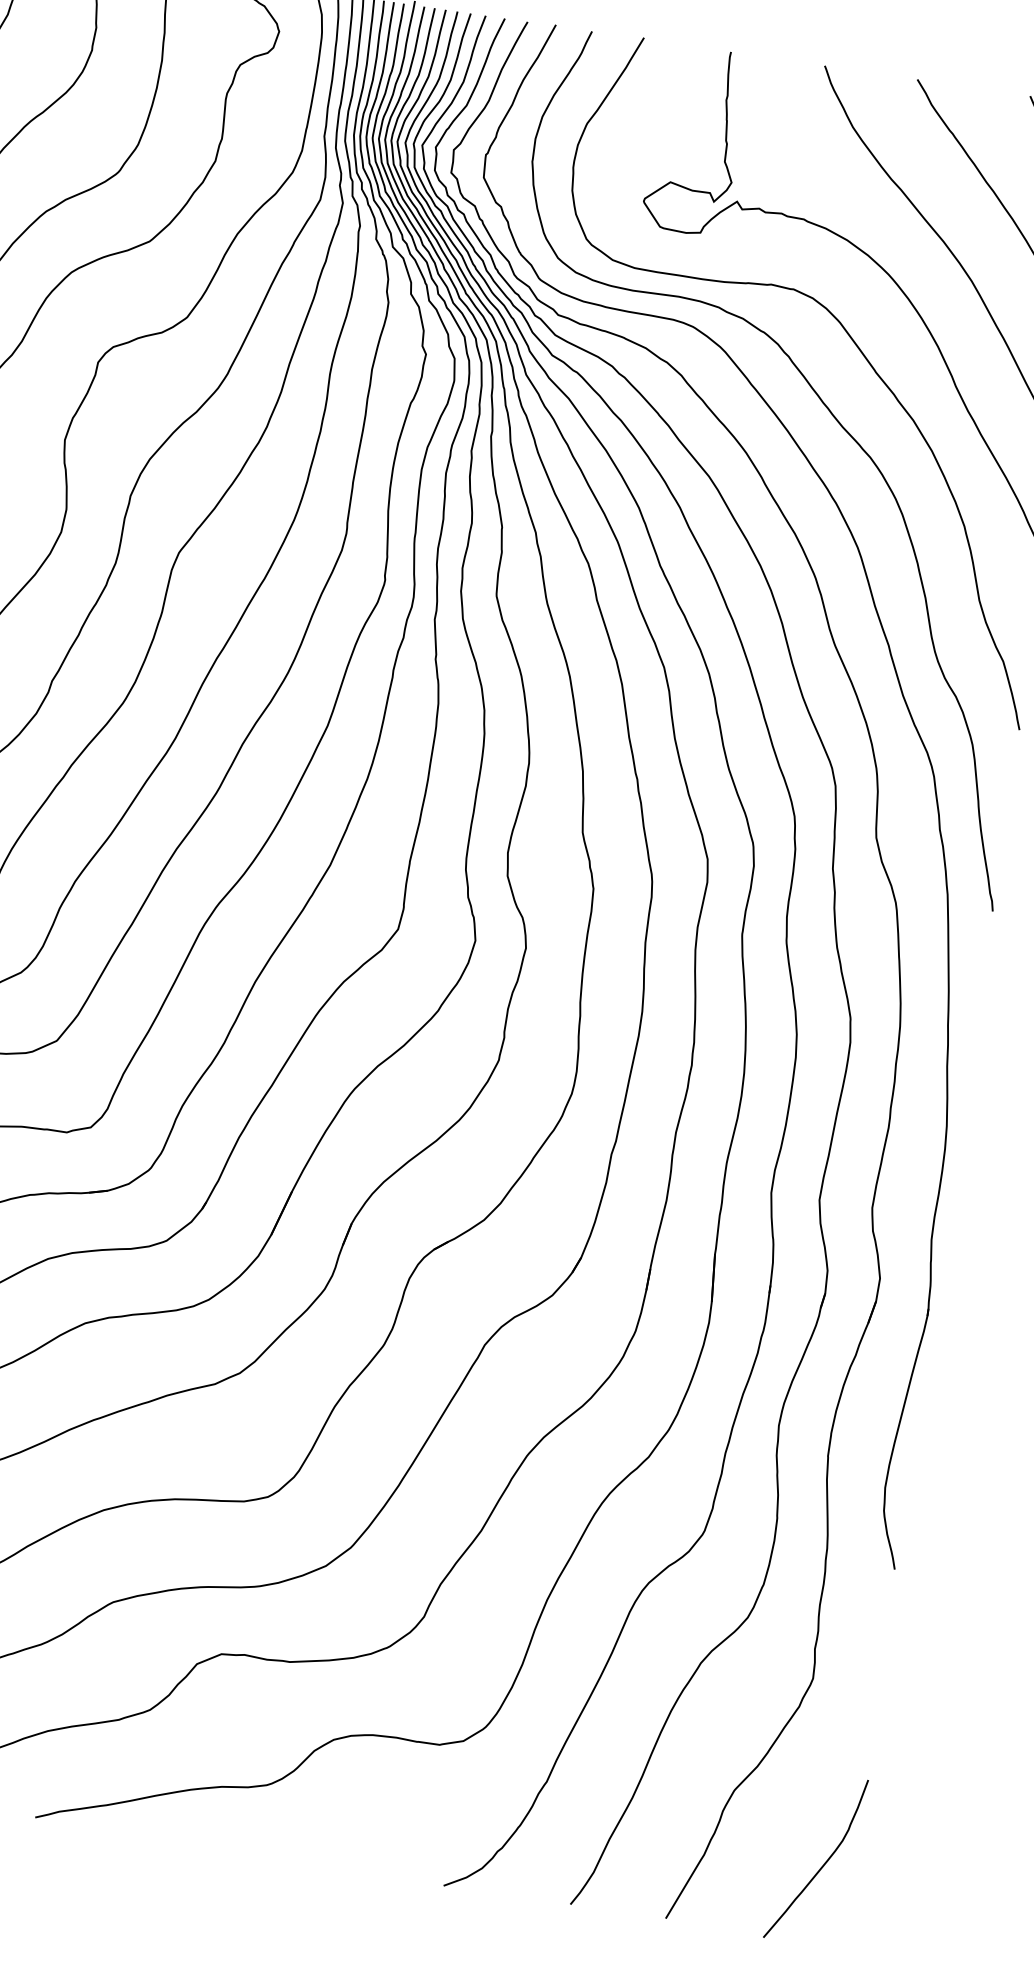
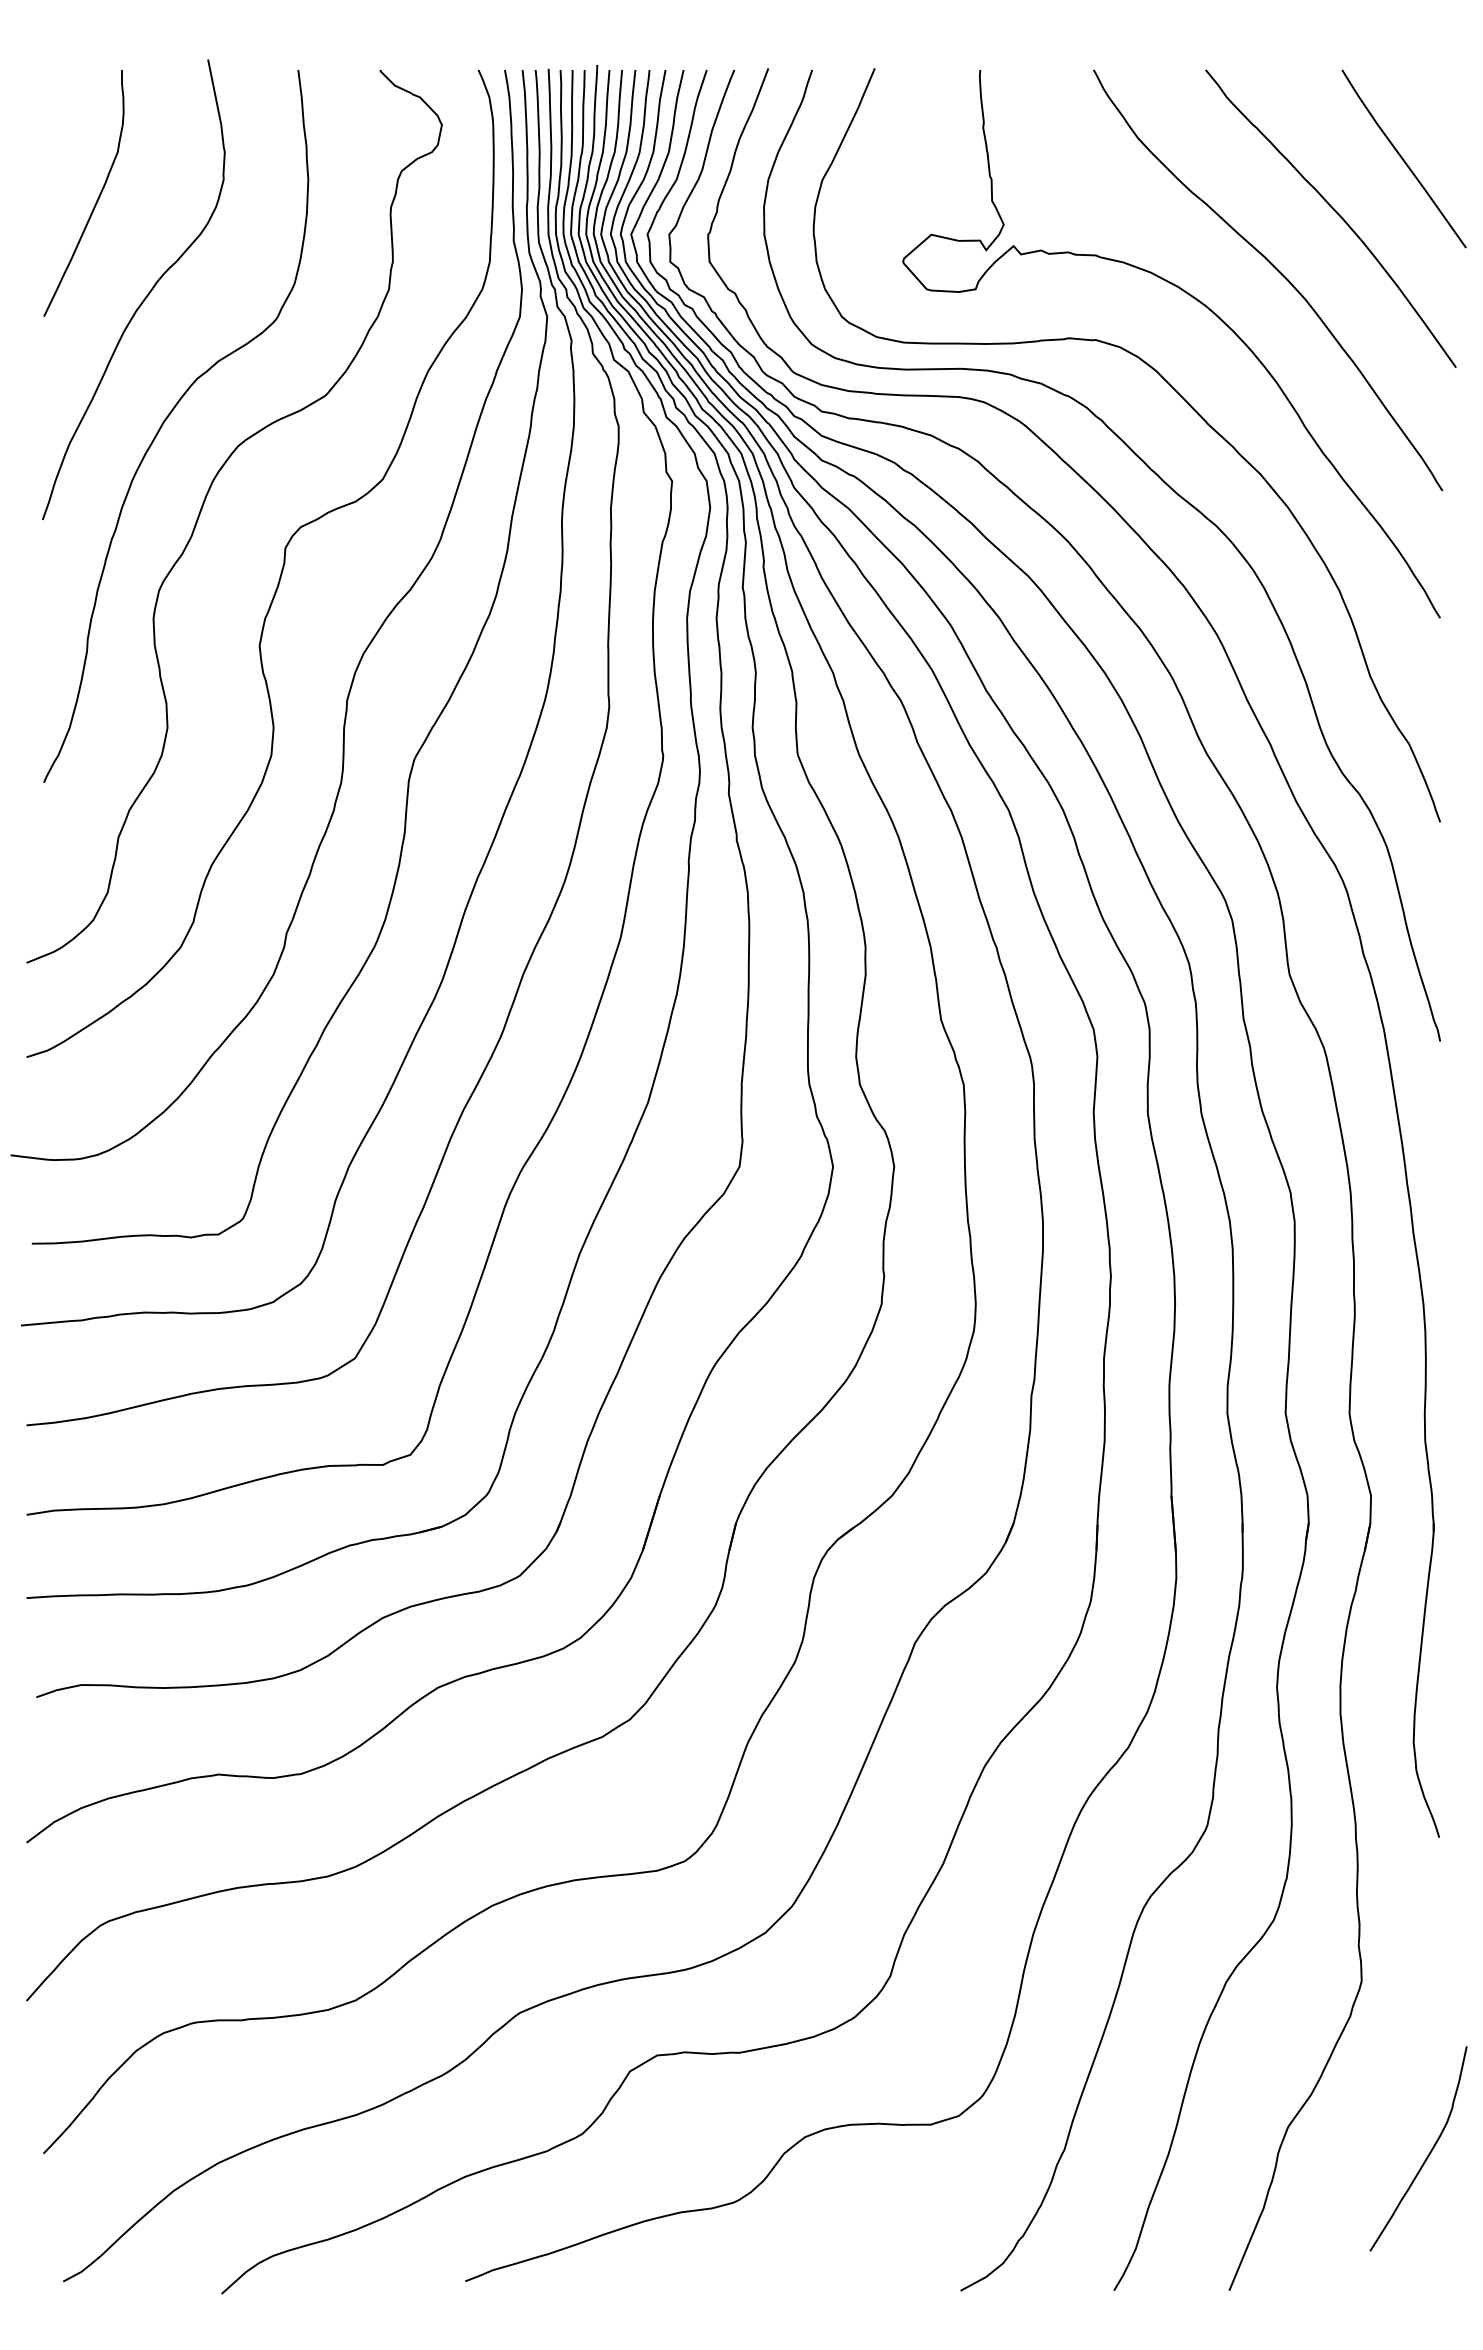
curve: (823, 1863) -> (1428, 2153), moved

